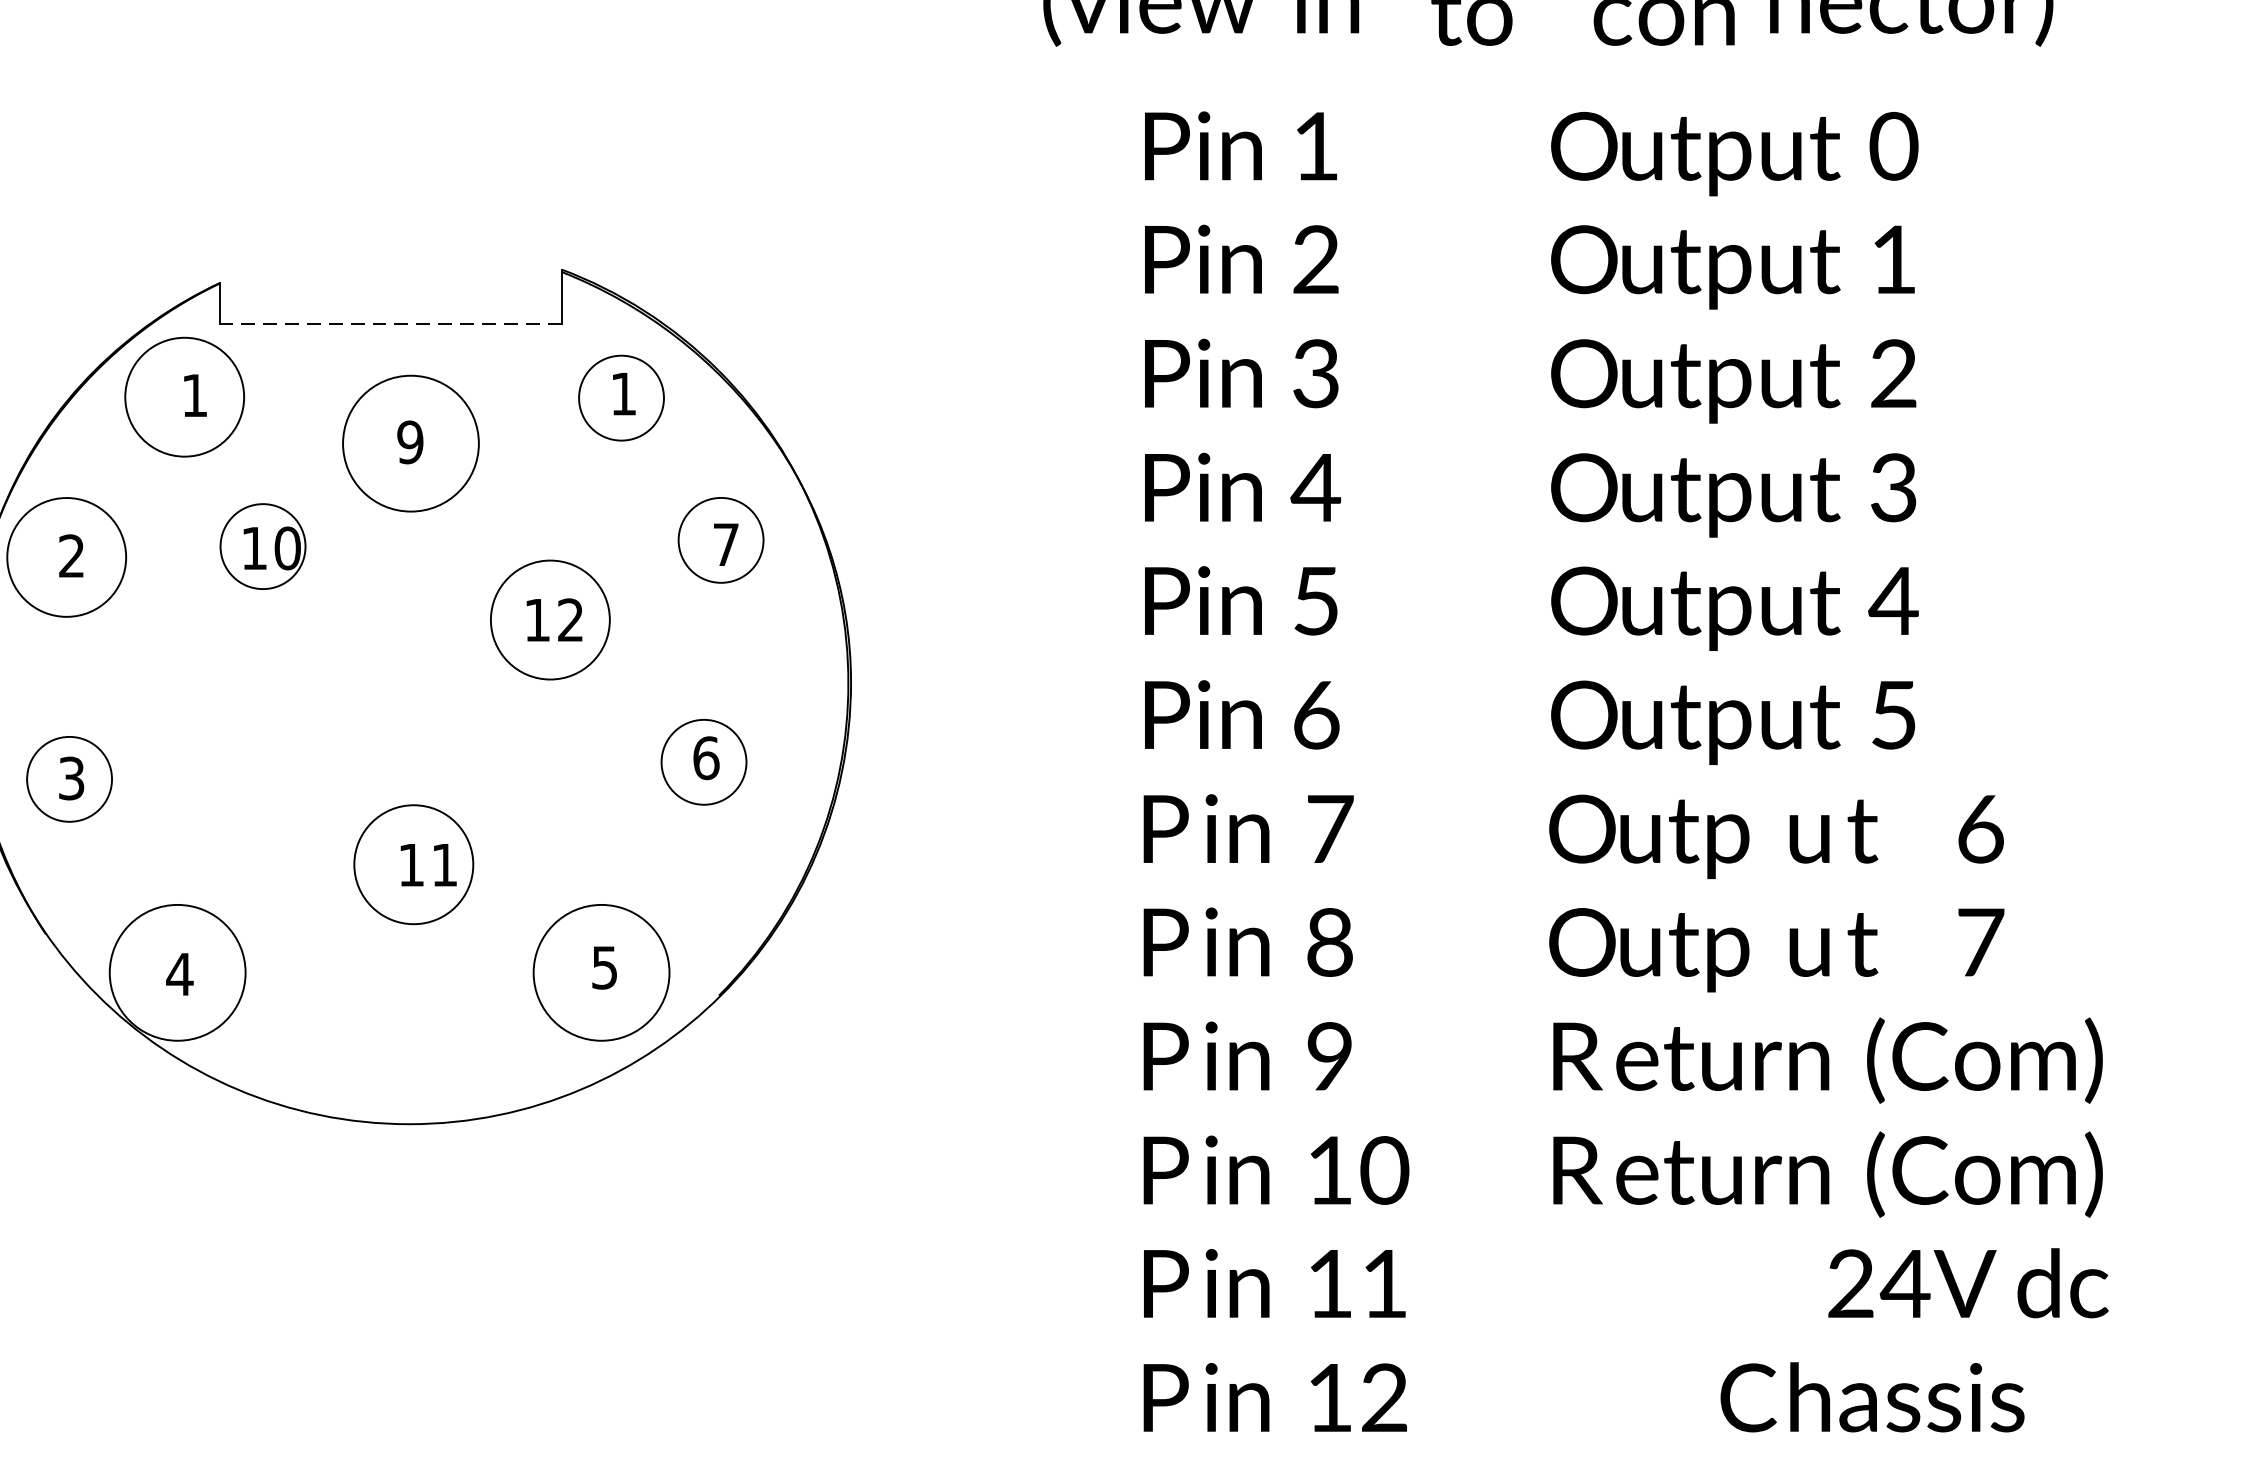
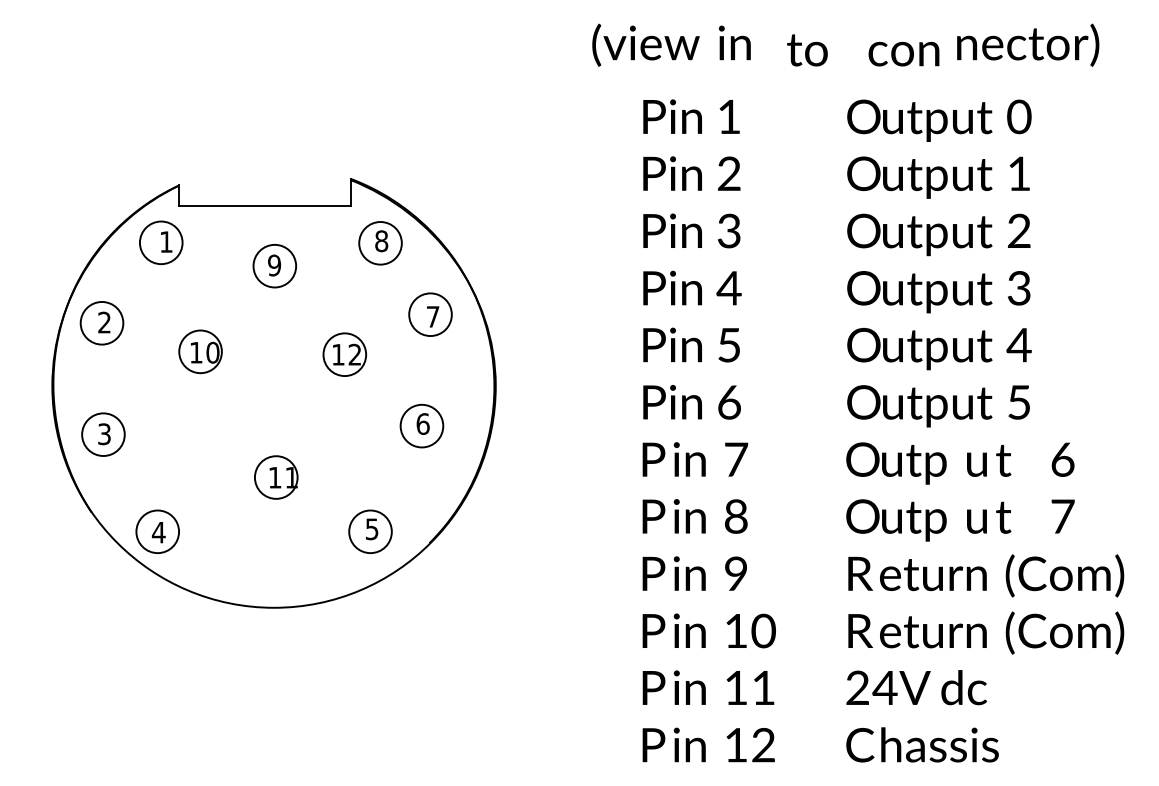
line: (390, 324) -> (264, 206), dashed -> solid
text: (623, 394) -> (381, 241), 1 -> 8
circle: (183, 396) -> (160, 242), size x0.71
circle: (410, 442) -> (274, 265), size x0.62
part: (262, 545) -> (200, 351), moved
circle: (65, 555) -> (101, 322), size x0.71
circle: (549, 619) -> (344, 354), size x0.71
circle: (412, 864) -> (275, 477), size x0.71
circle: (177, 972) -> (157, 531), size x0.62
circle: (601, 972) -> (370, 531), size x0.62
text: (1968, 1282) -> (916, 687), moved
text: (1872, 1396) -> (922, 744), moved

